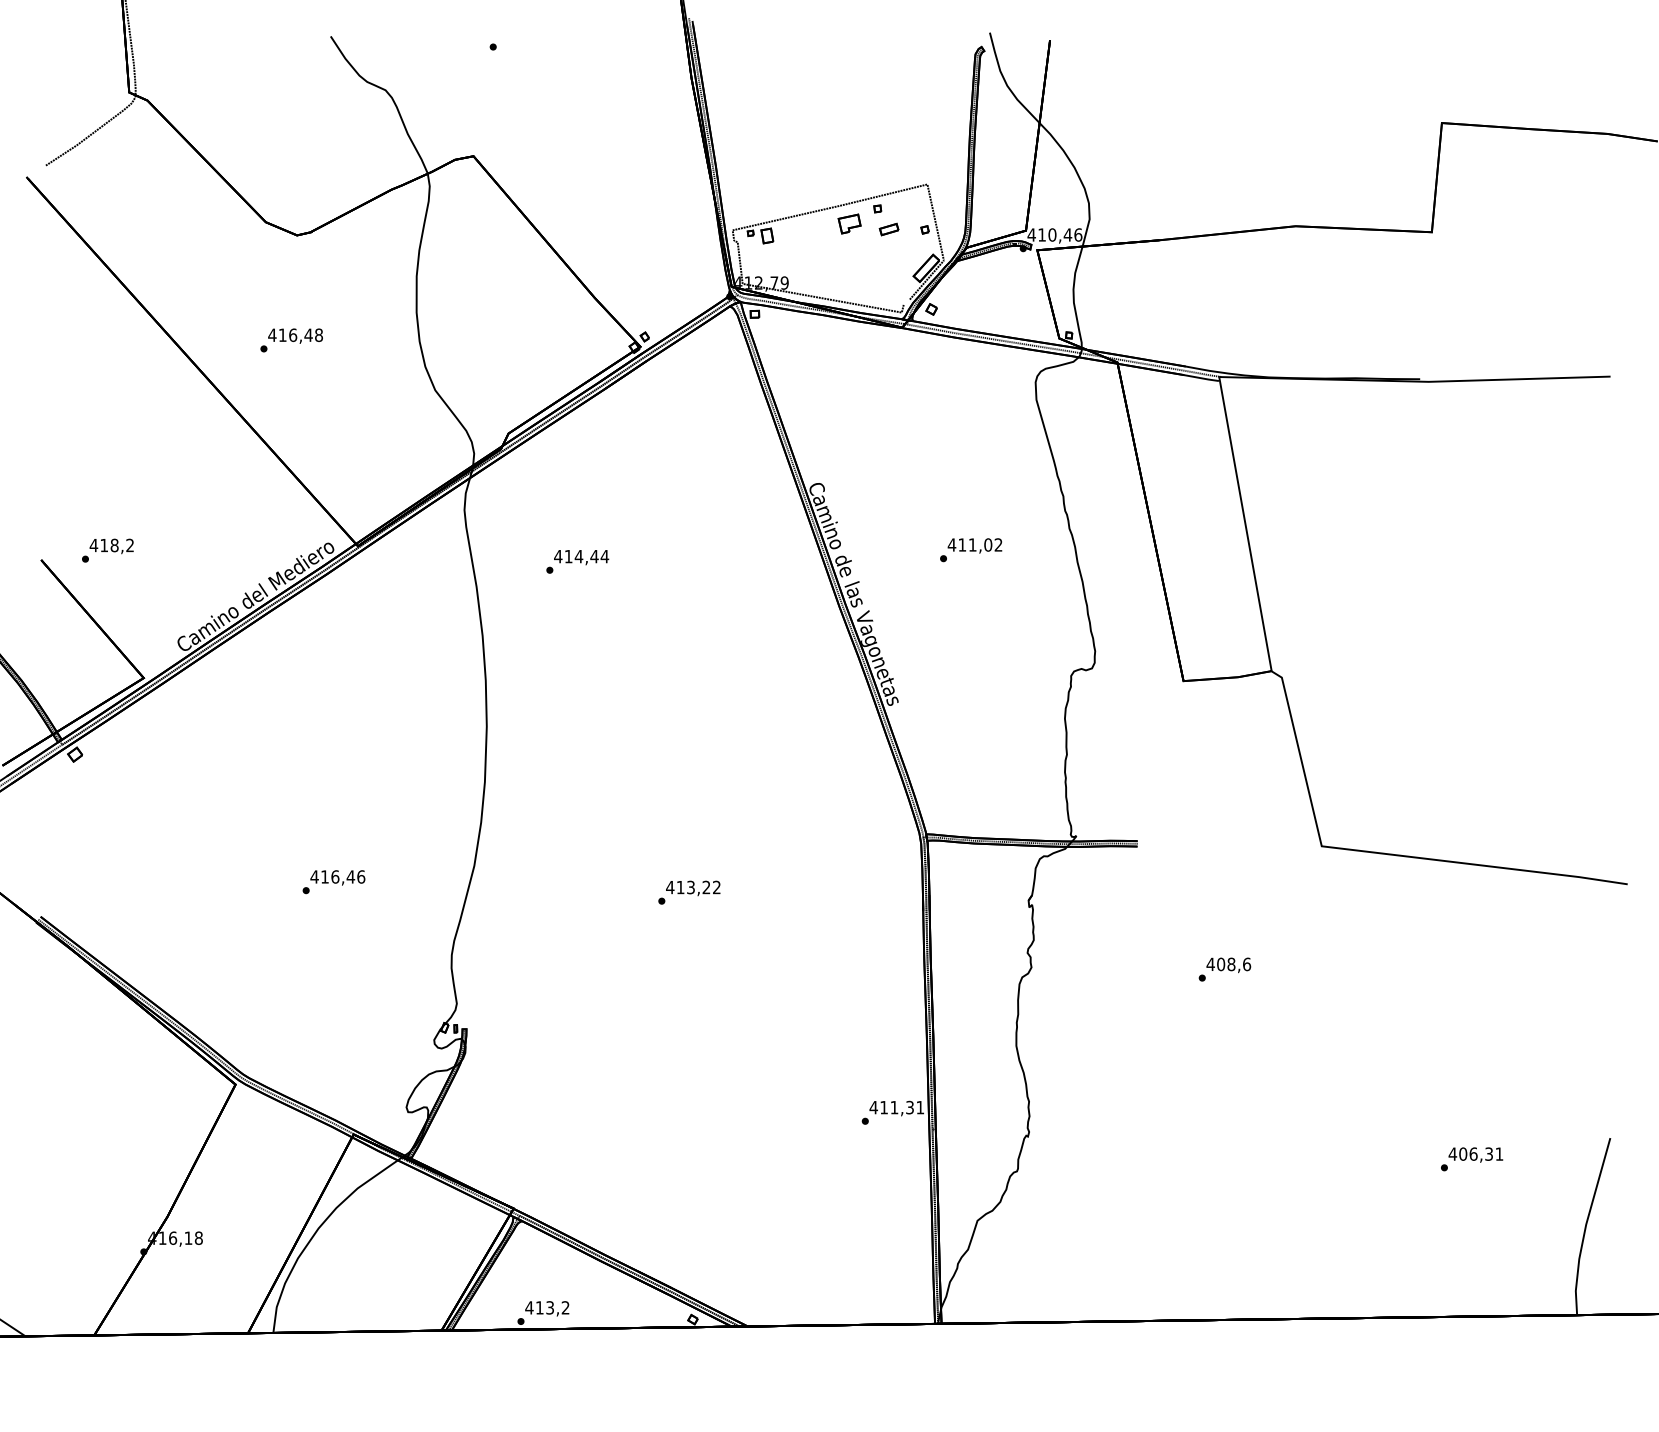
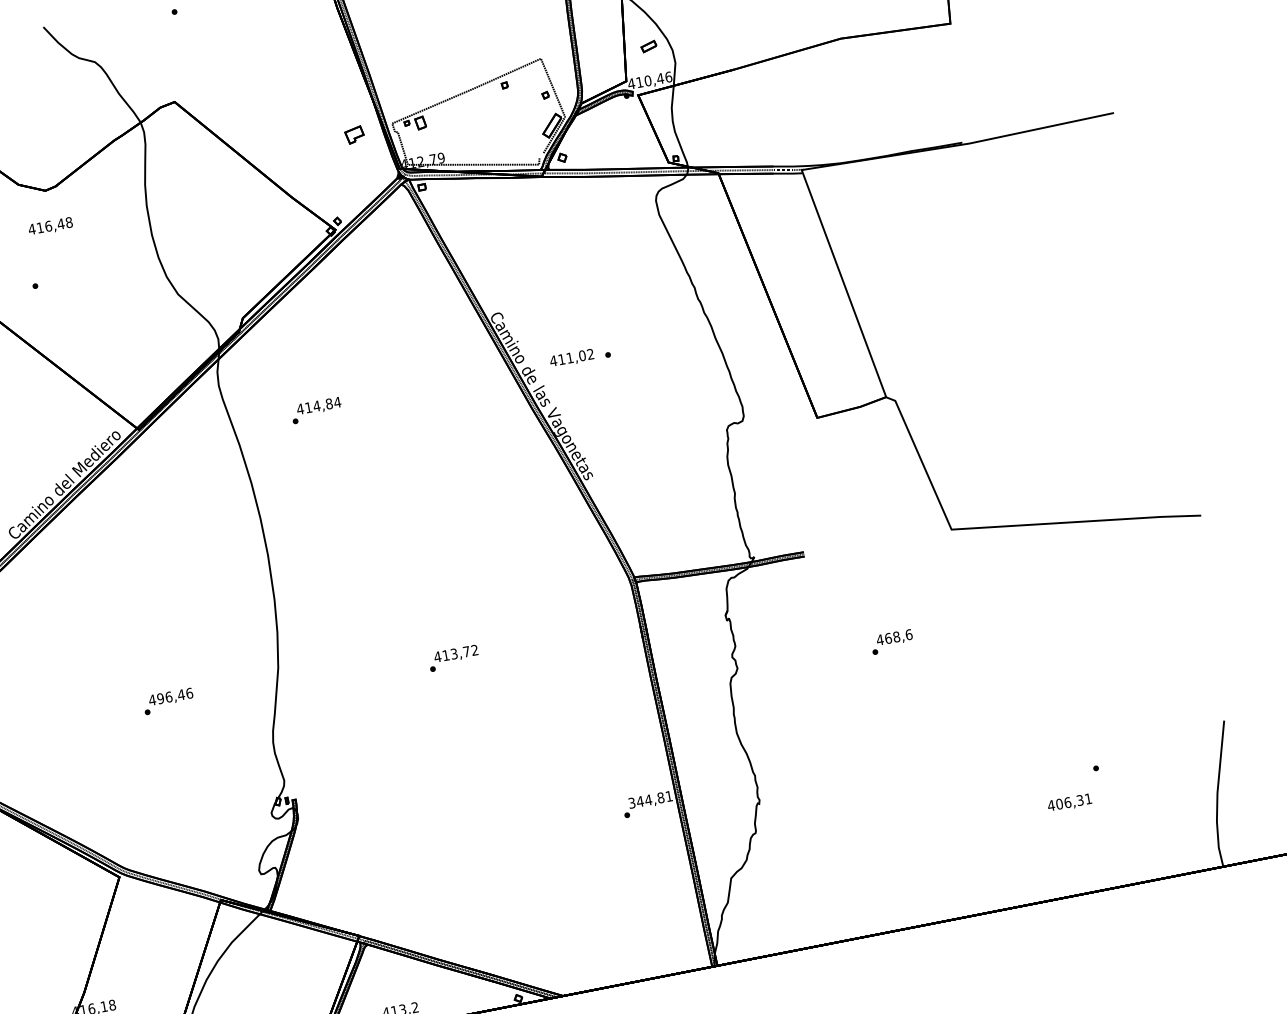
part: (849, 223) -> (354, 134), moved
part: (888, 229) -> (648, 46), moved
text: (295, 335) -> (50, 226), moved
text: (974, 545) -> (571, 358), moved
text: (594, 556) -> (329, 403), 414,44 -> 414,84
text: (324, 876) -> (160, 698), 416,46 -> 496,46
text: (706, 887) -> (466, 651), 413,22 -> 413,72
text: (1221, 963) -> (888, 637), 408,6 -> 468,6
text: (891, 1107) -> (646, 800), 411,31 -> 344,81
text: (1475, 1154) -> (1069, 802), moved

